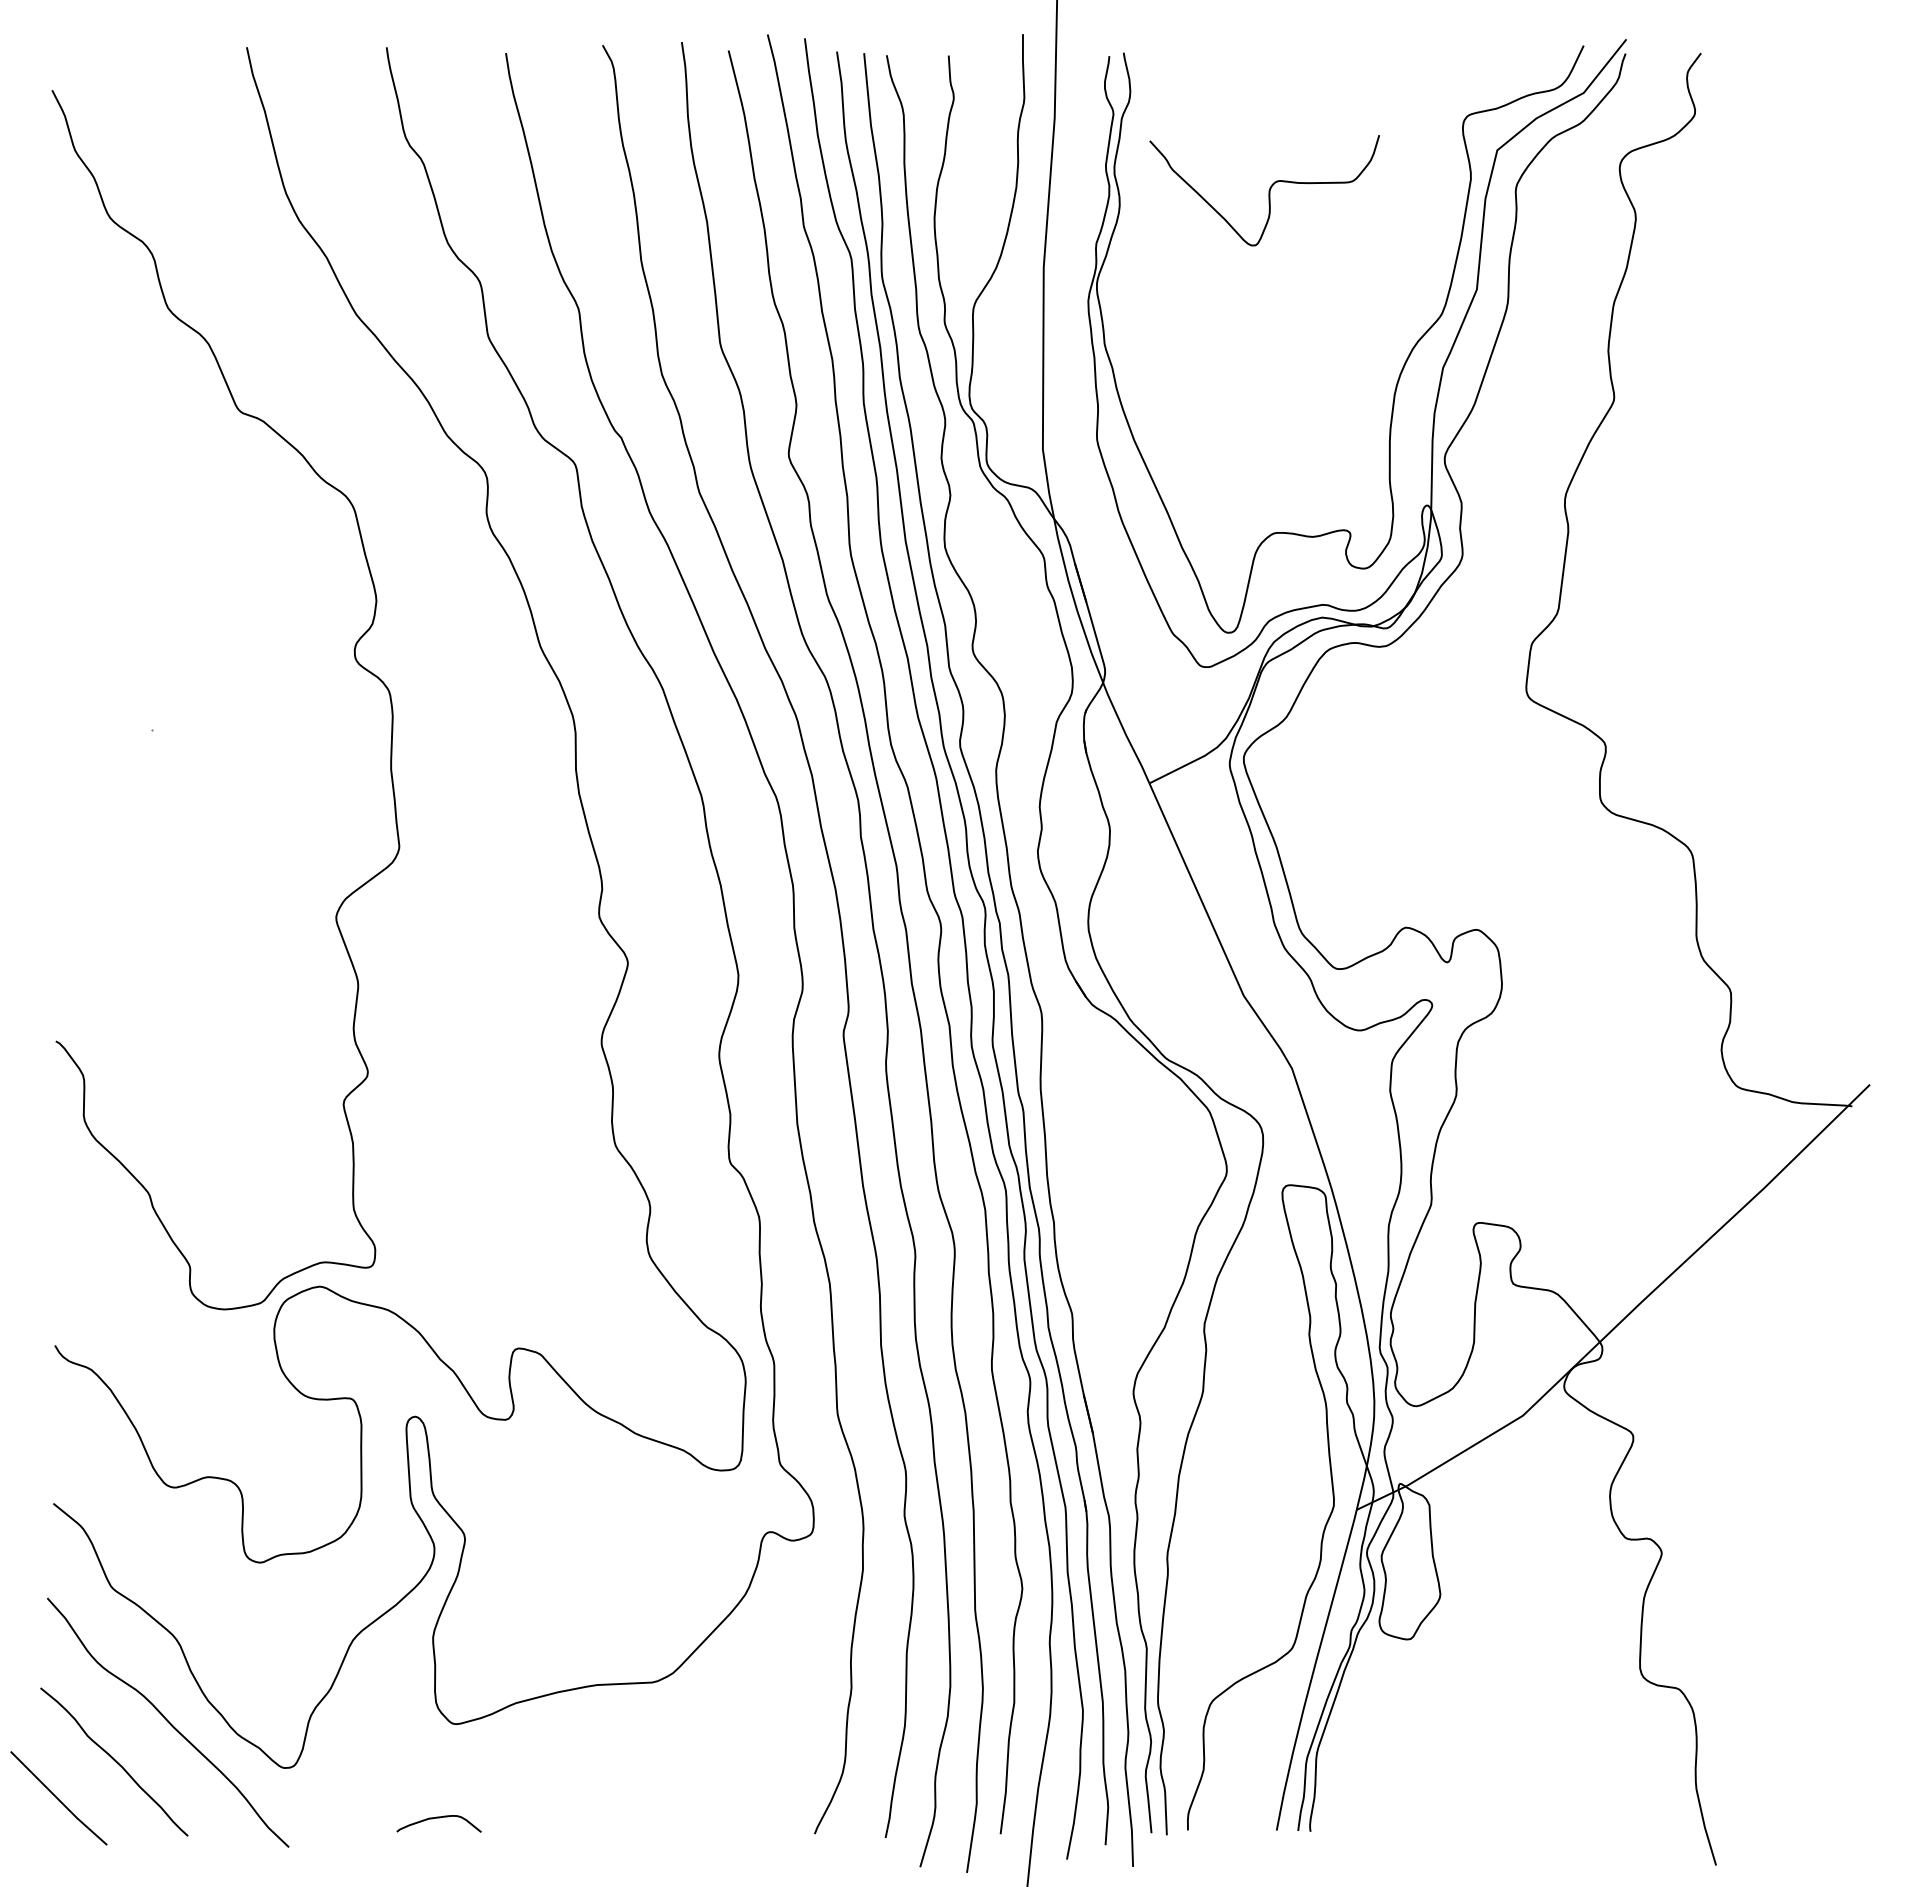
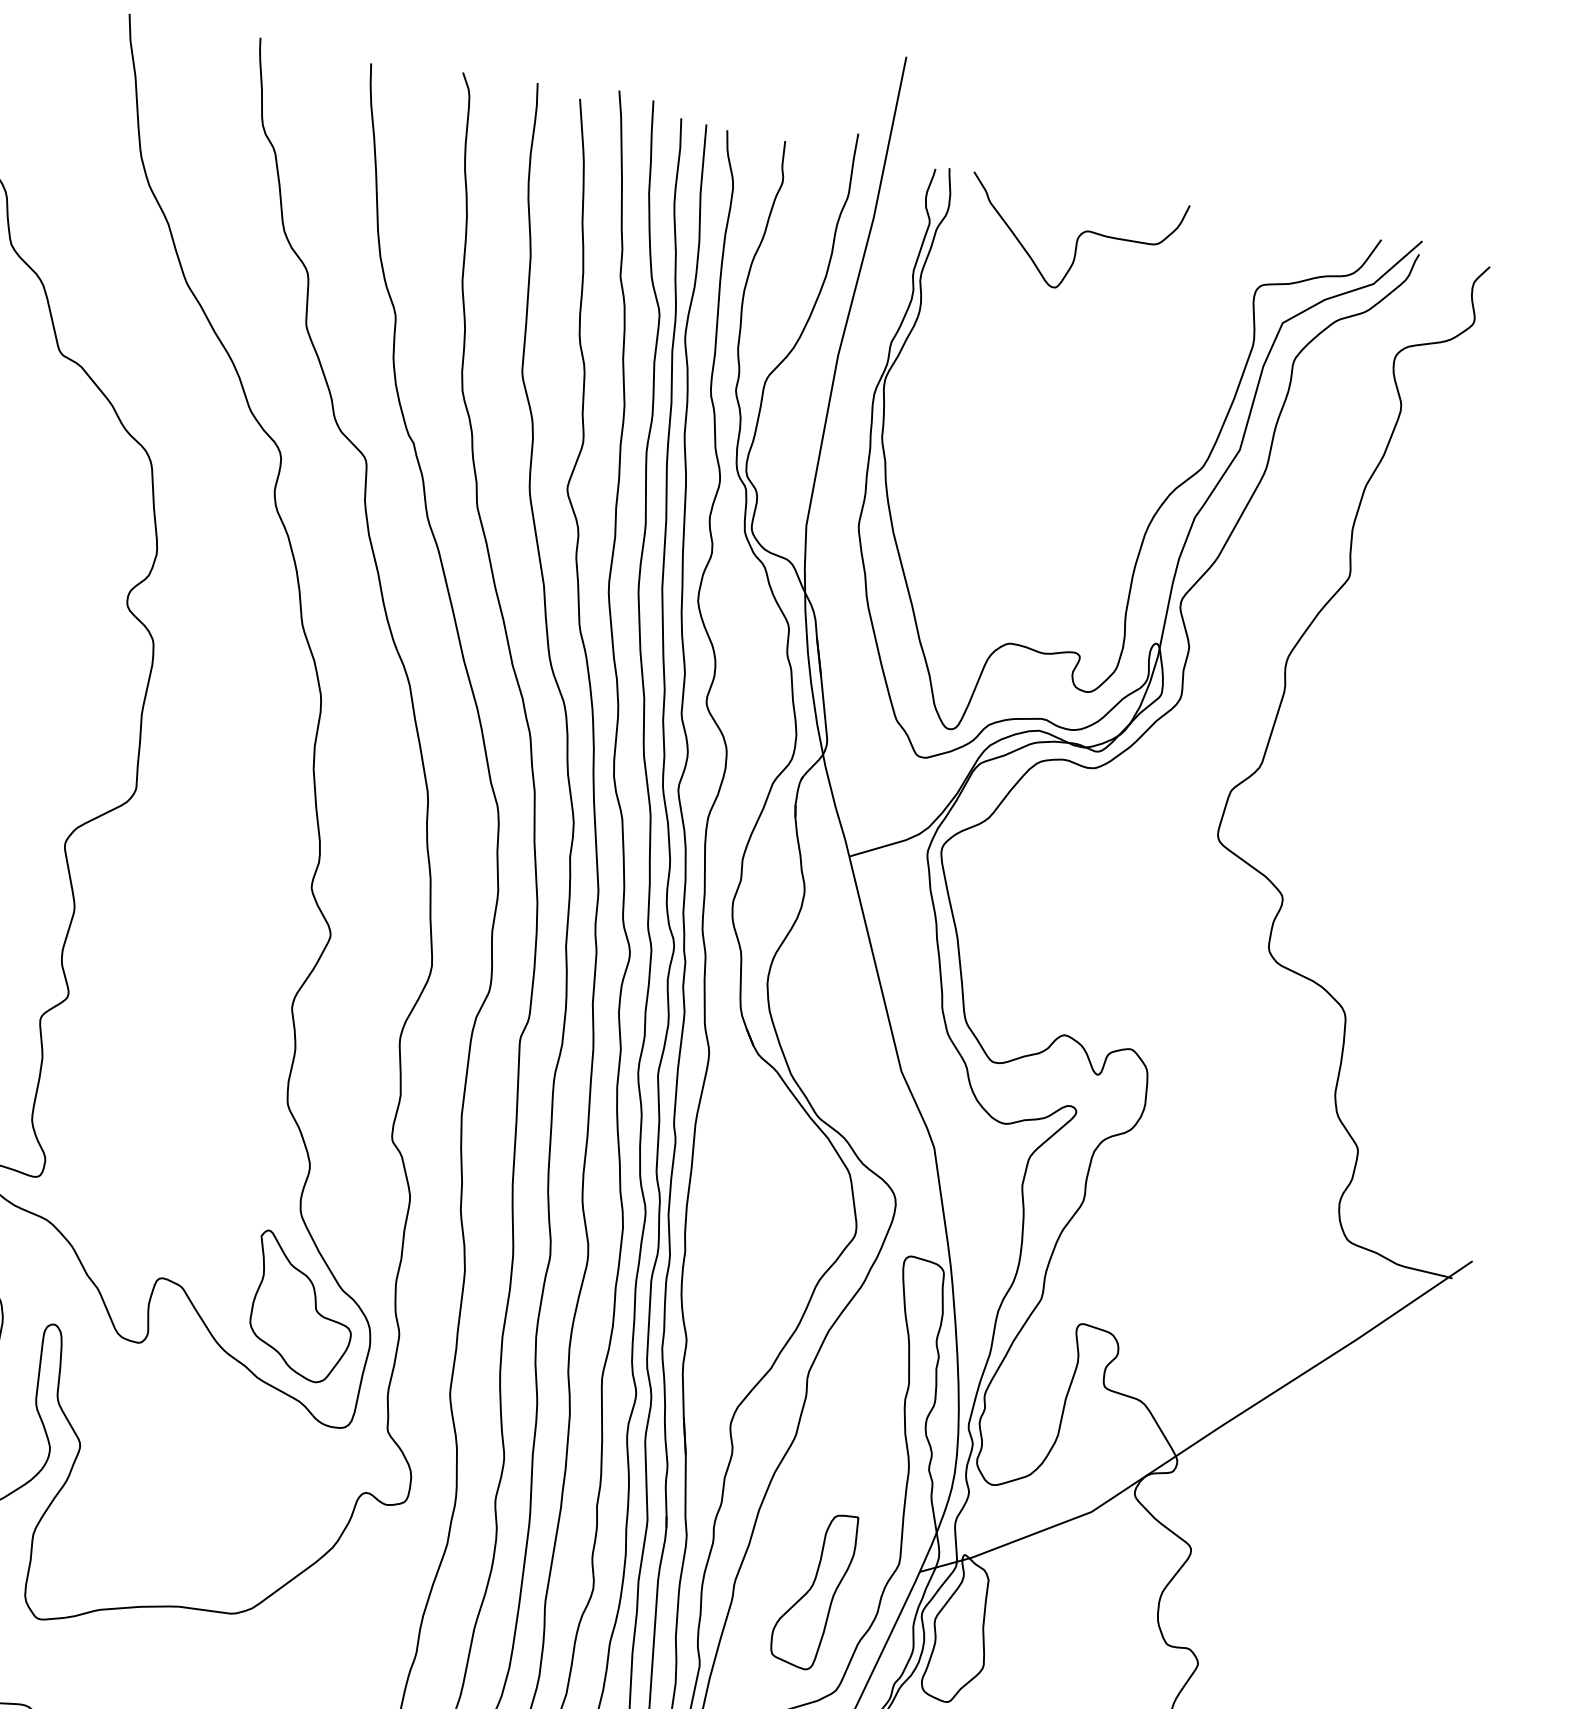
curve: (1268, 190) -> (1076, 238), moved
part: (668, 1353) -> (302, 1308), added
part: (1250, 1548) -> (813, 1590), added

